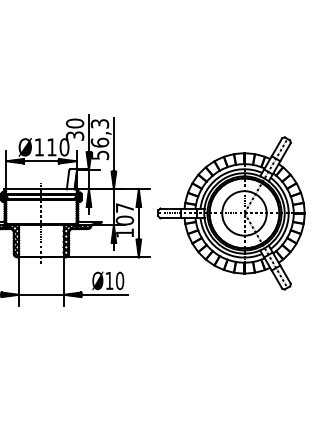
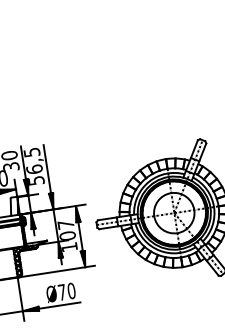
text: (99, 123) -> (31, 152), 56,3 -> 56,5
text: (109, 280) -> (62, 292), Ø10 -> Ø70

